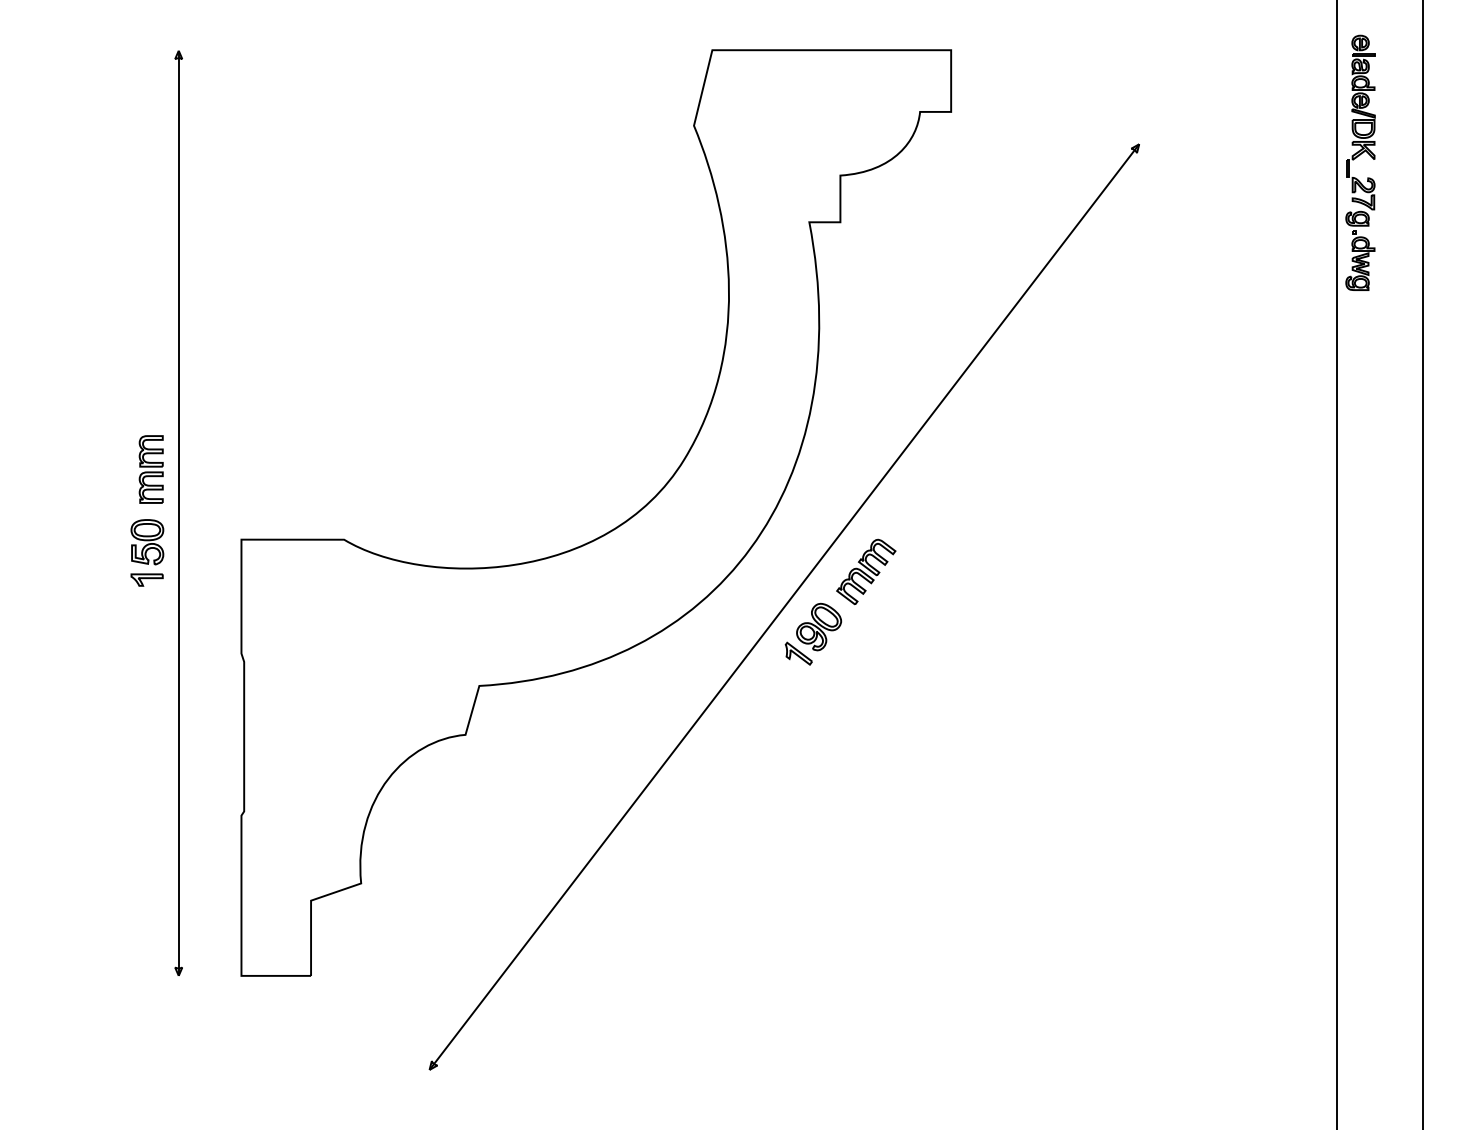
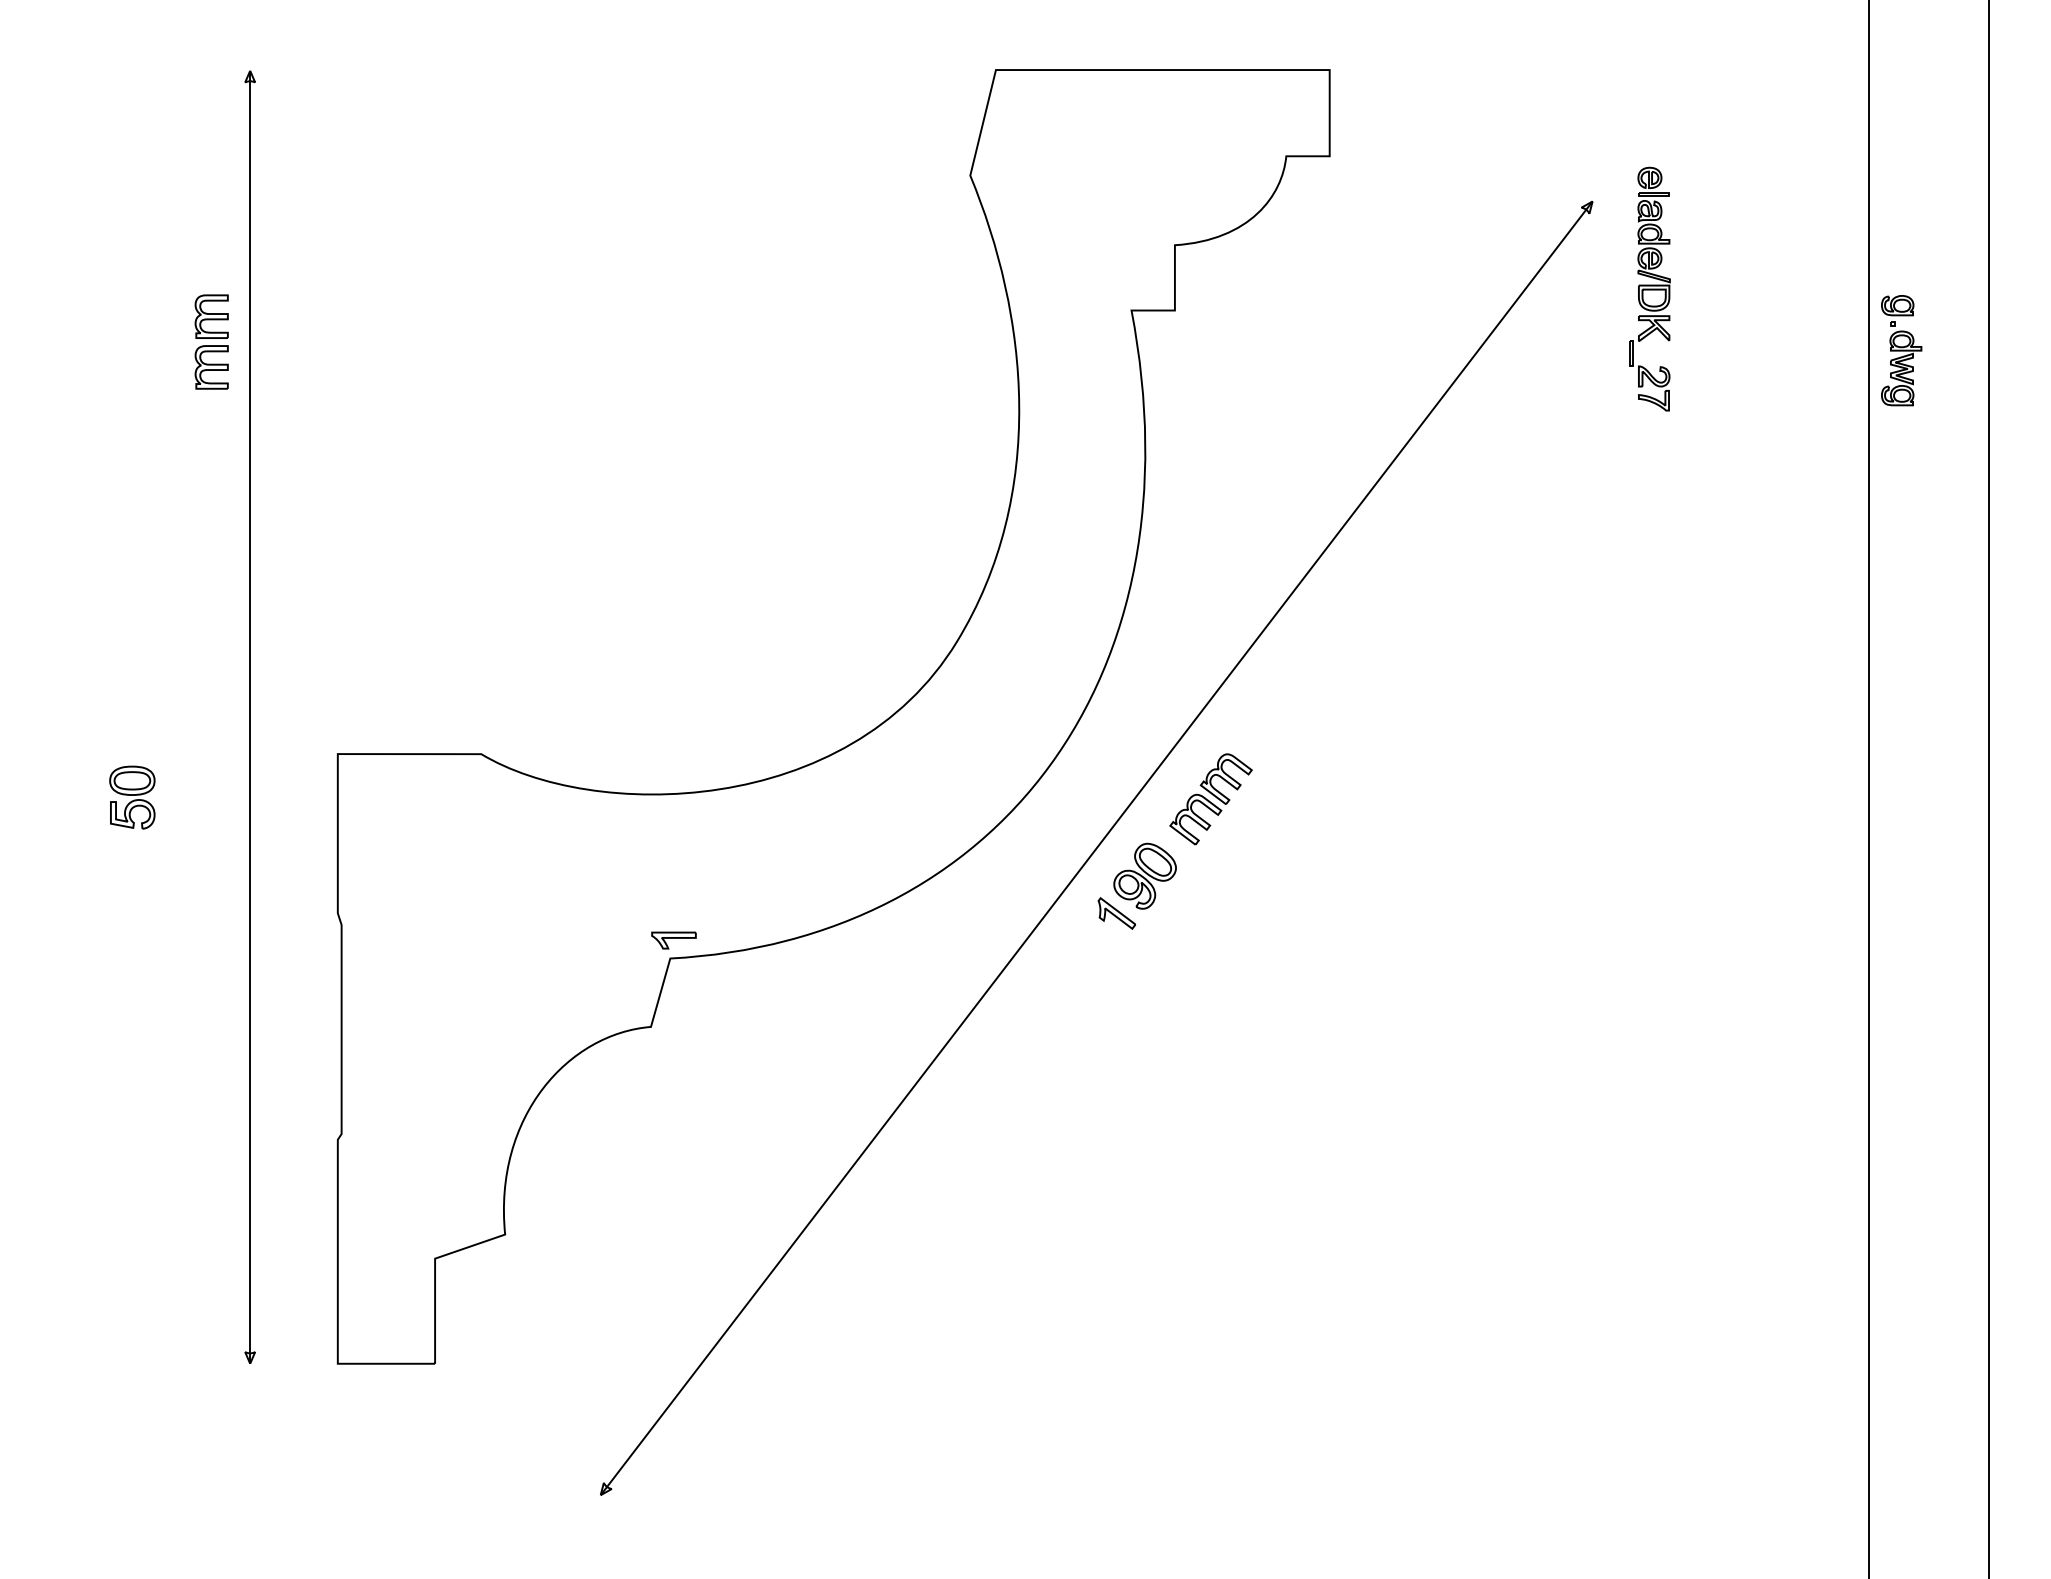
part: (1360, 122) -> (1649, 288), moved
part: (151, 469) -> (211, 341), moved
part: (147, 542) -> (132, 797), moved
part: (146, 580) -> (673, 940), moved

